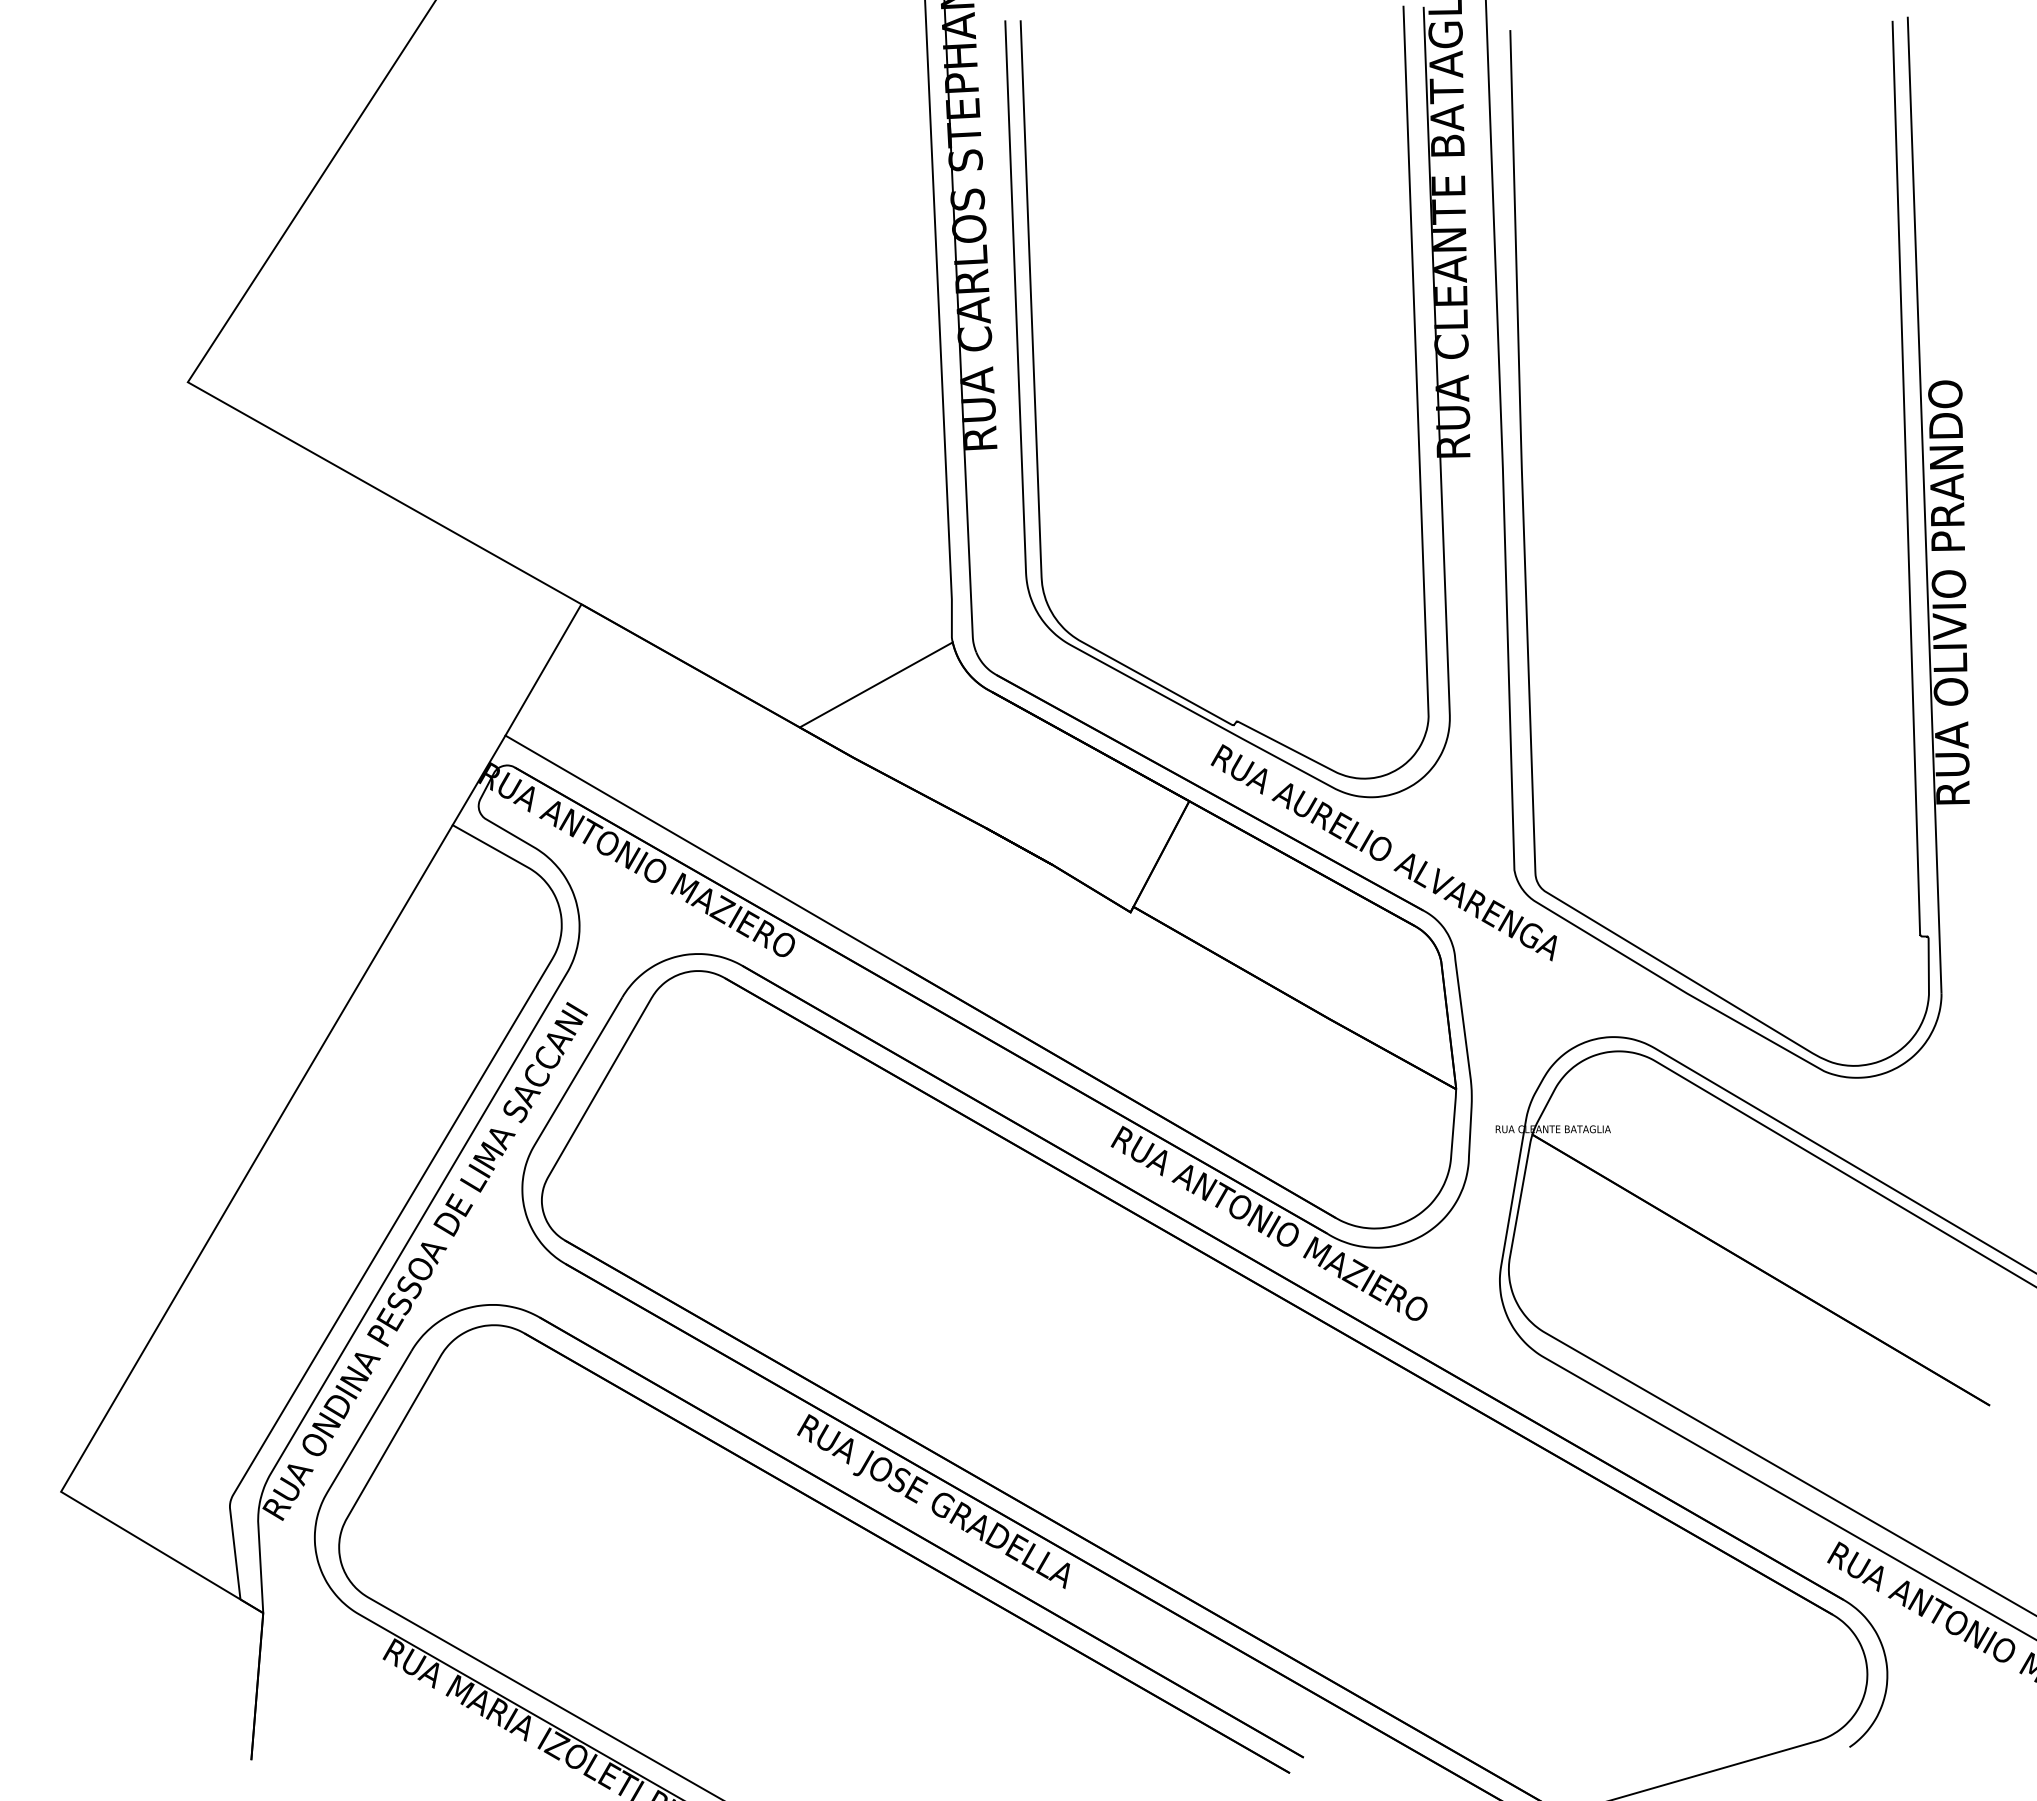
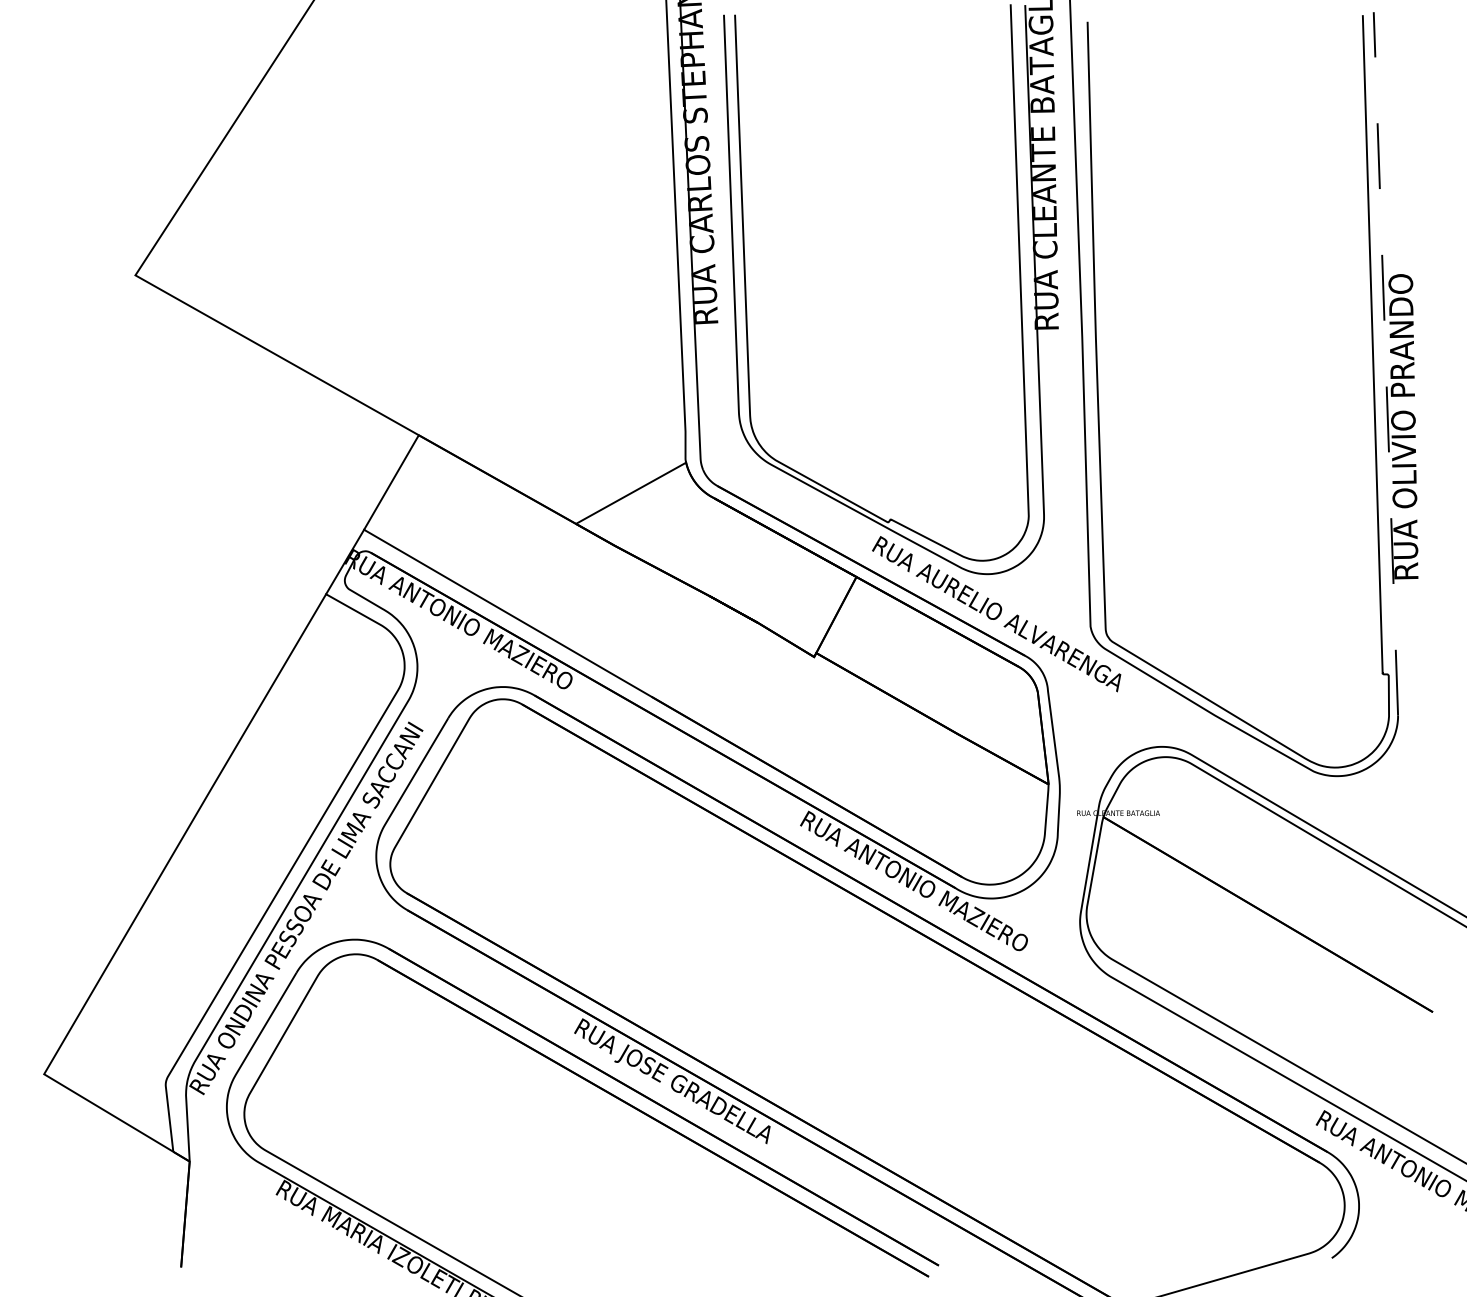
line: (1924, 505) -> (1385, 364), solid -> dashed

